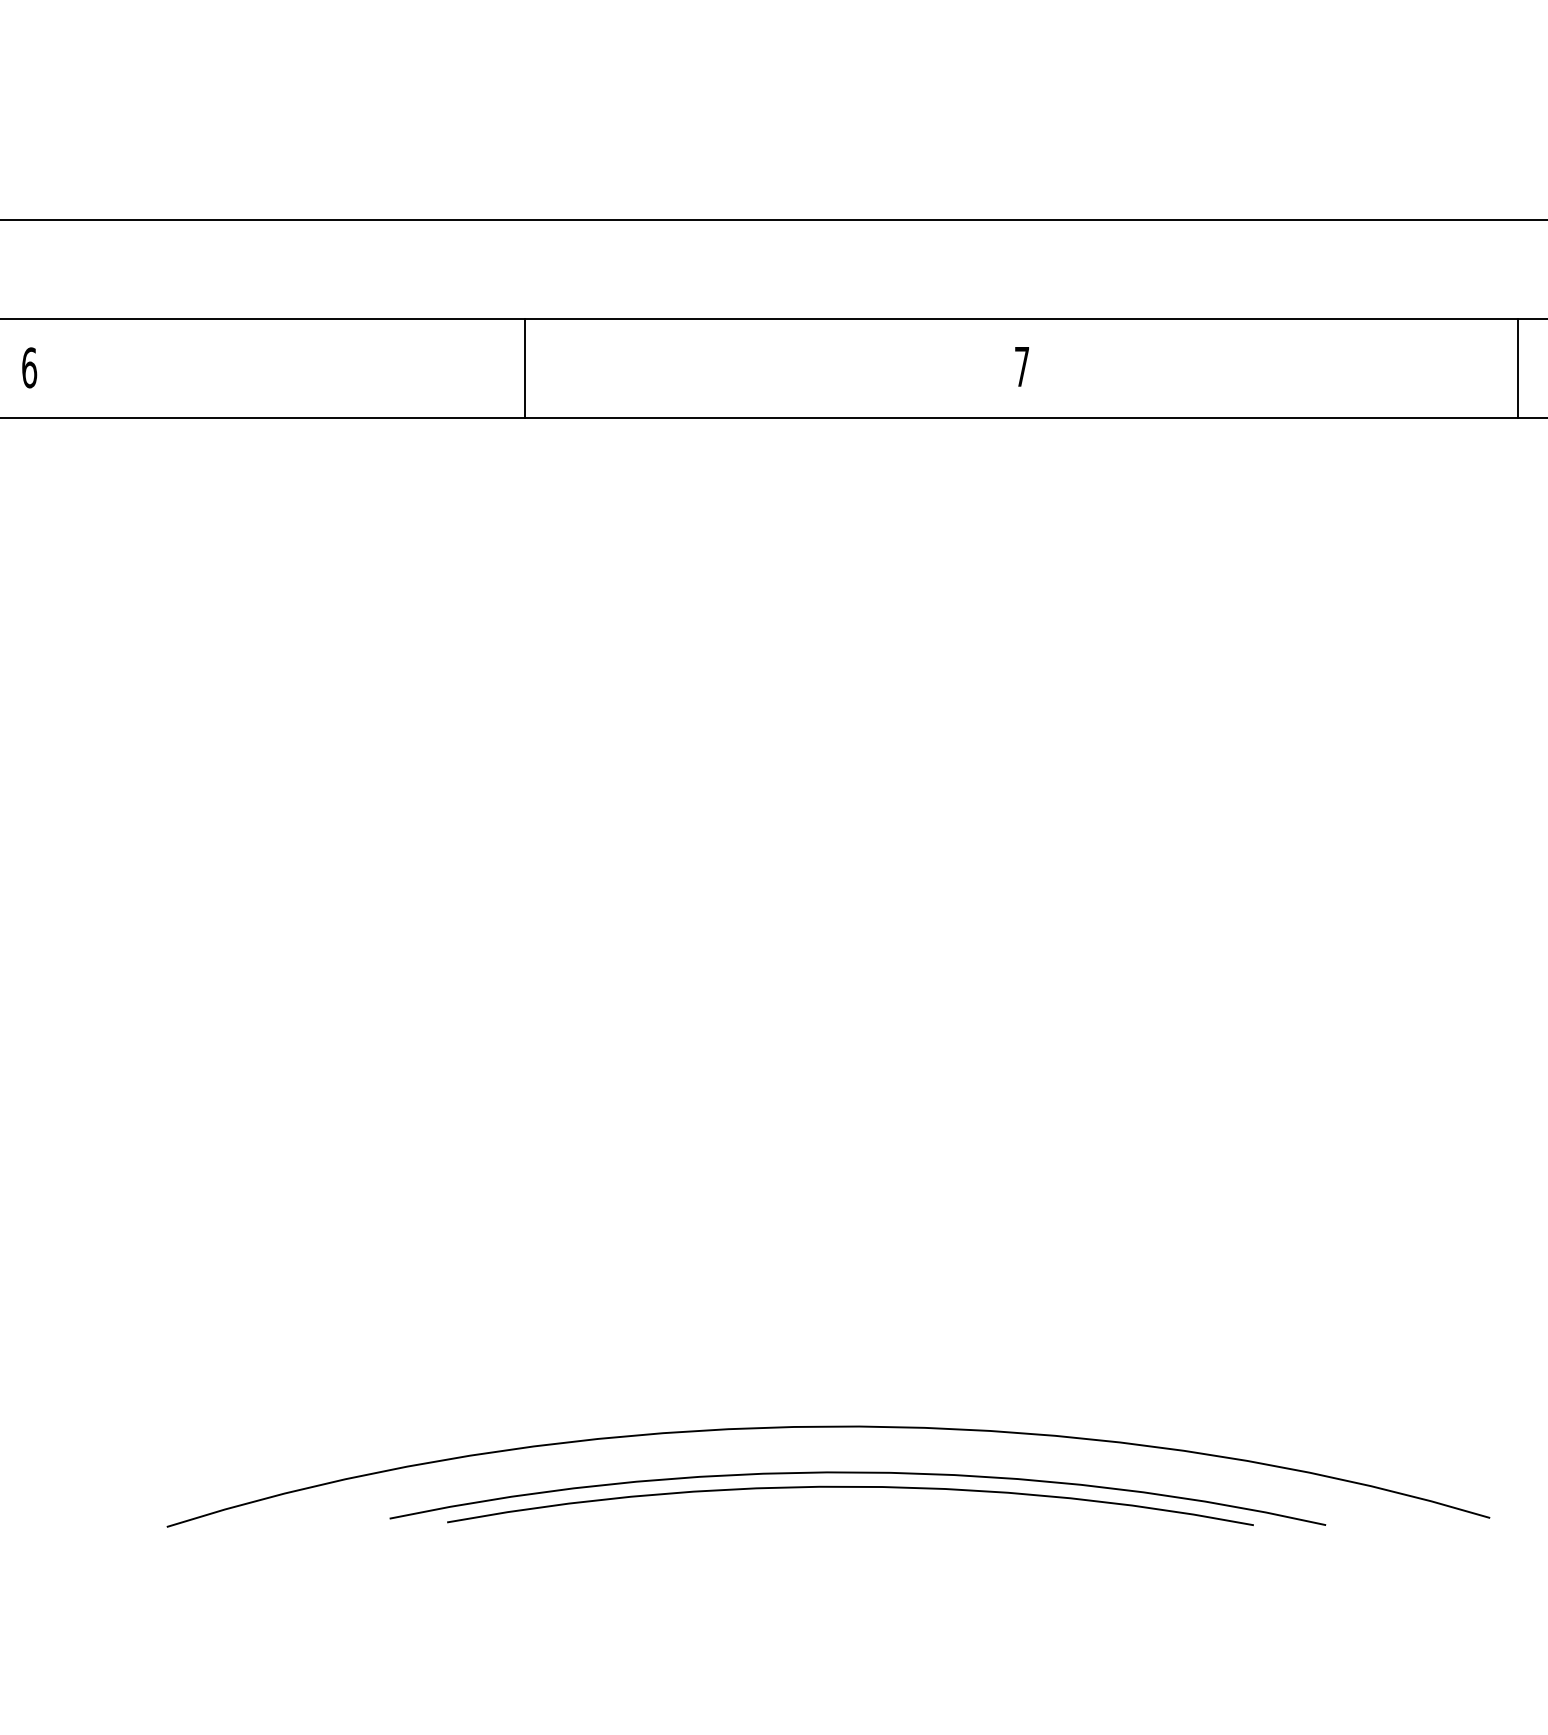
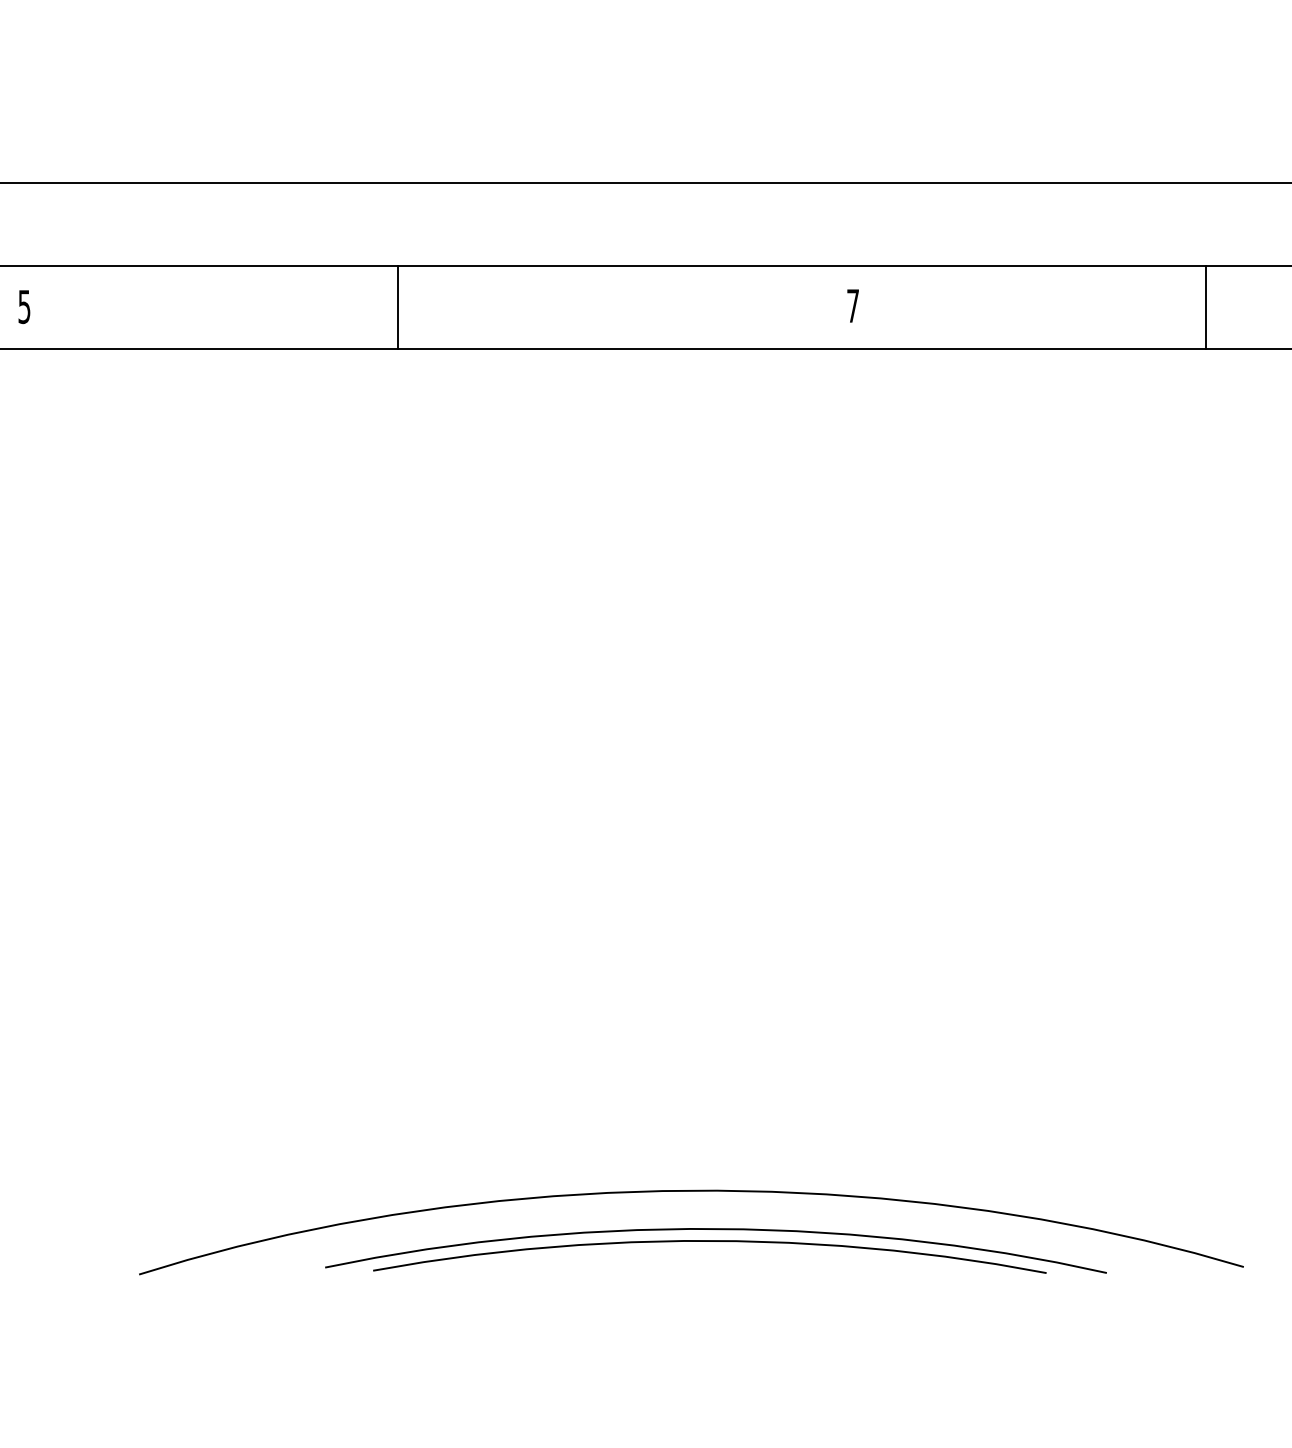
text: (29, 367) -> (24, 306), 6 -> 5
line: (525, 368) -> (397, 307), moved
line: (1518, 368) -> (1206, 307), moved

